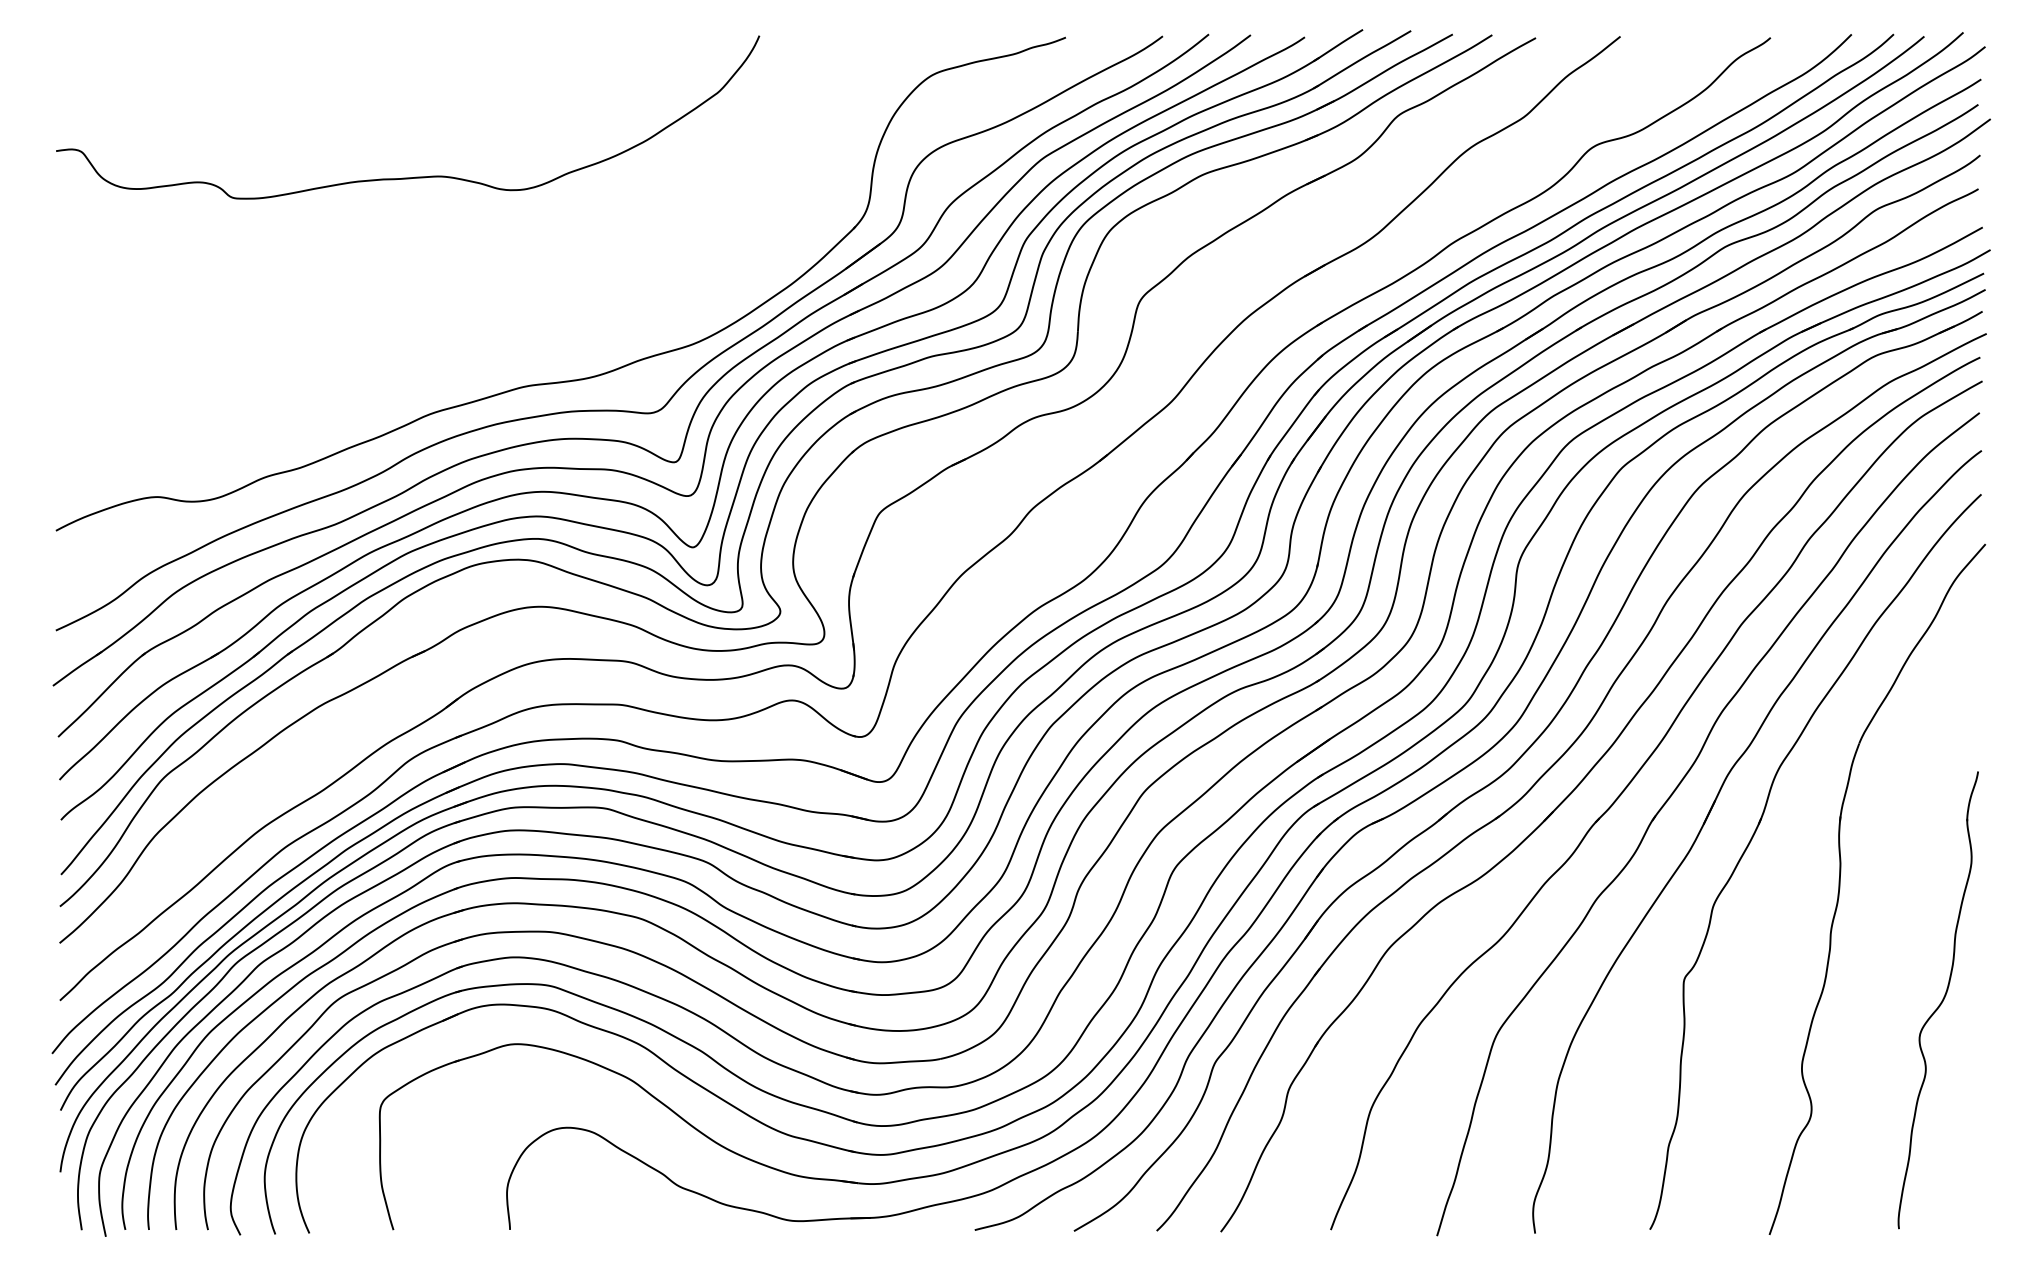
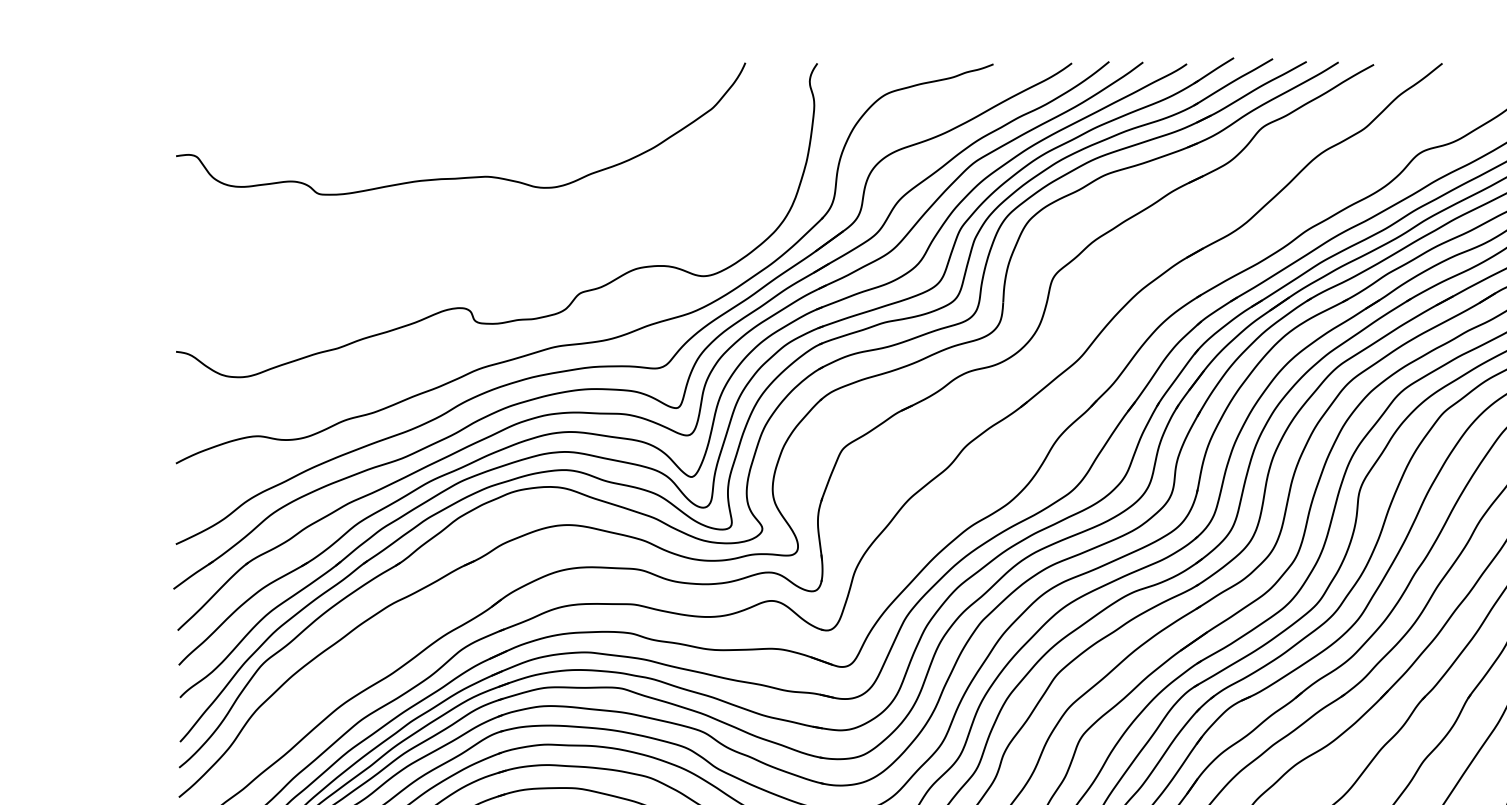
curve: (414, 338) -> (466, 307), added

